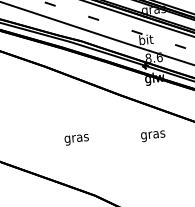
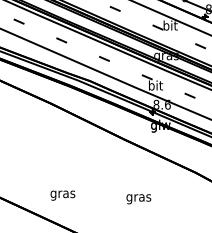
text: (152, 136) -> (138, 199), moved
text: (76, 139) -> (62, 195), moved

